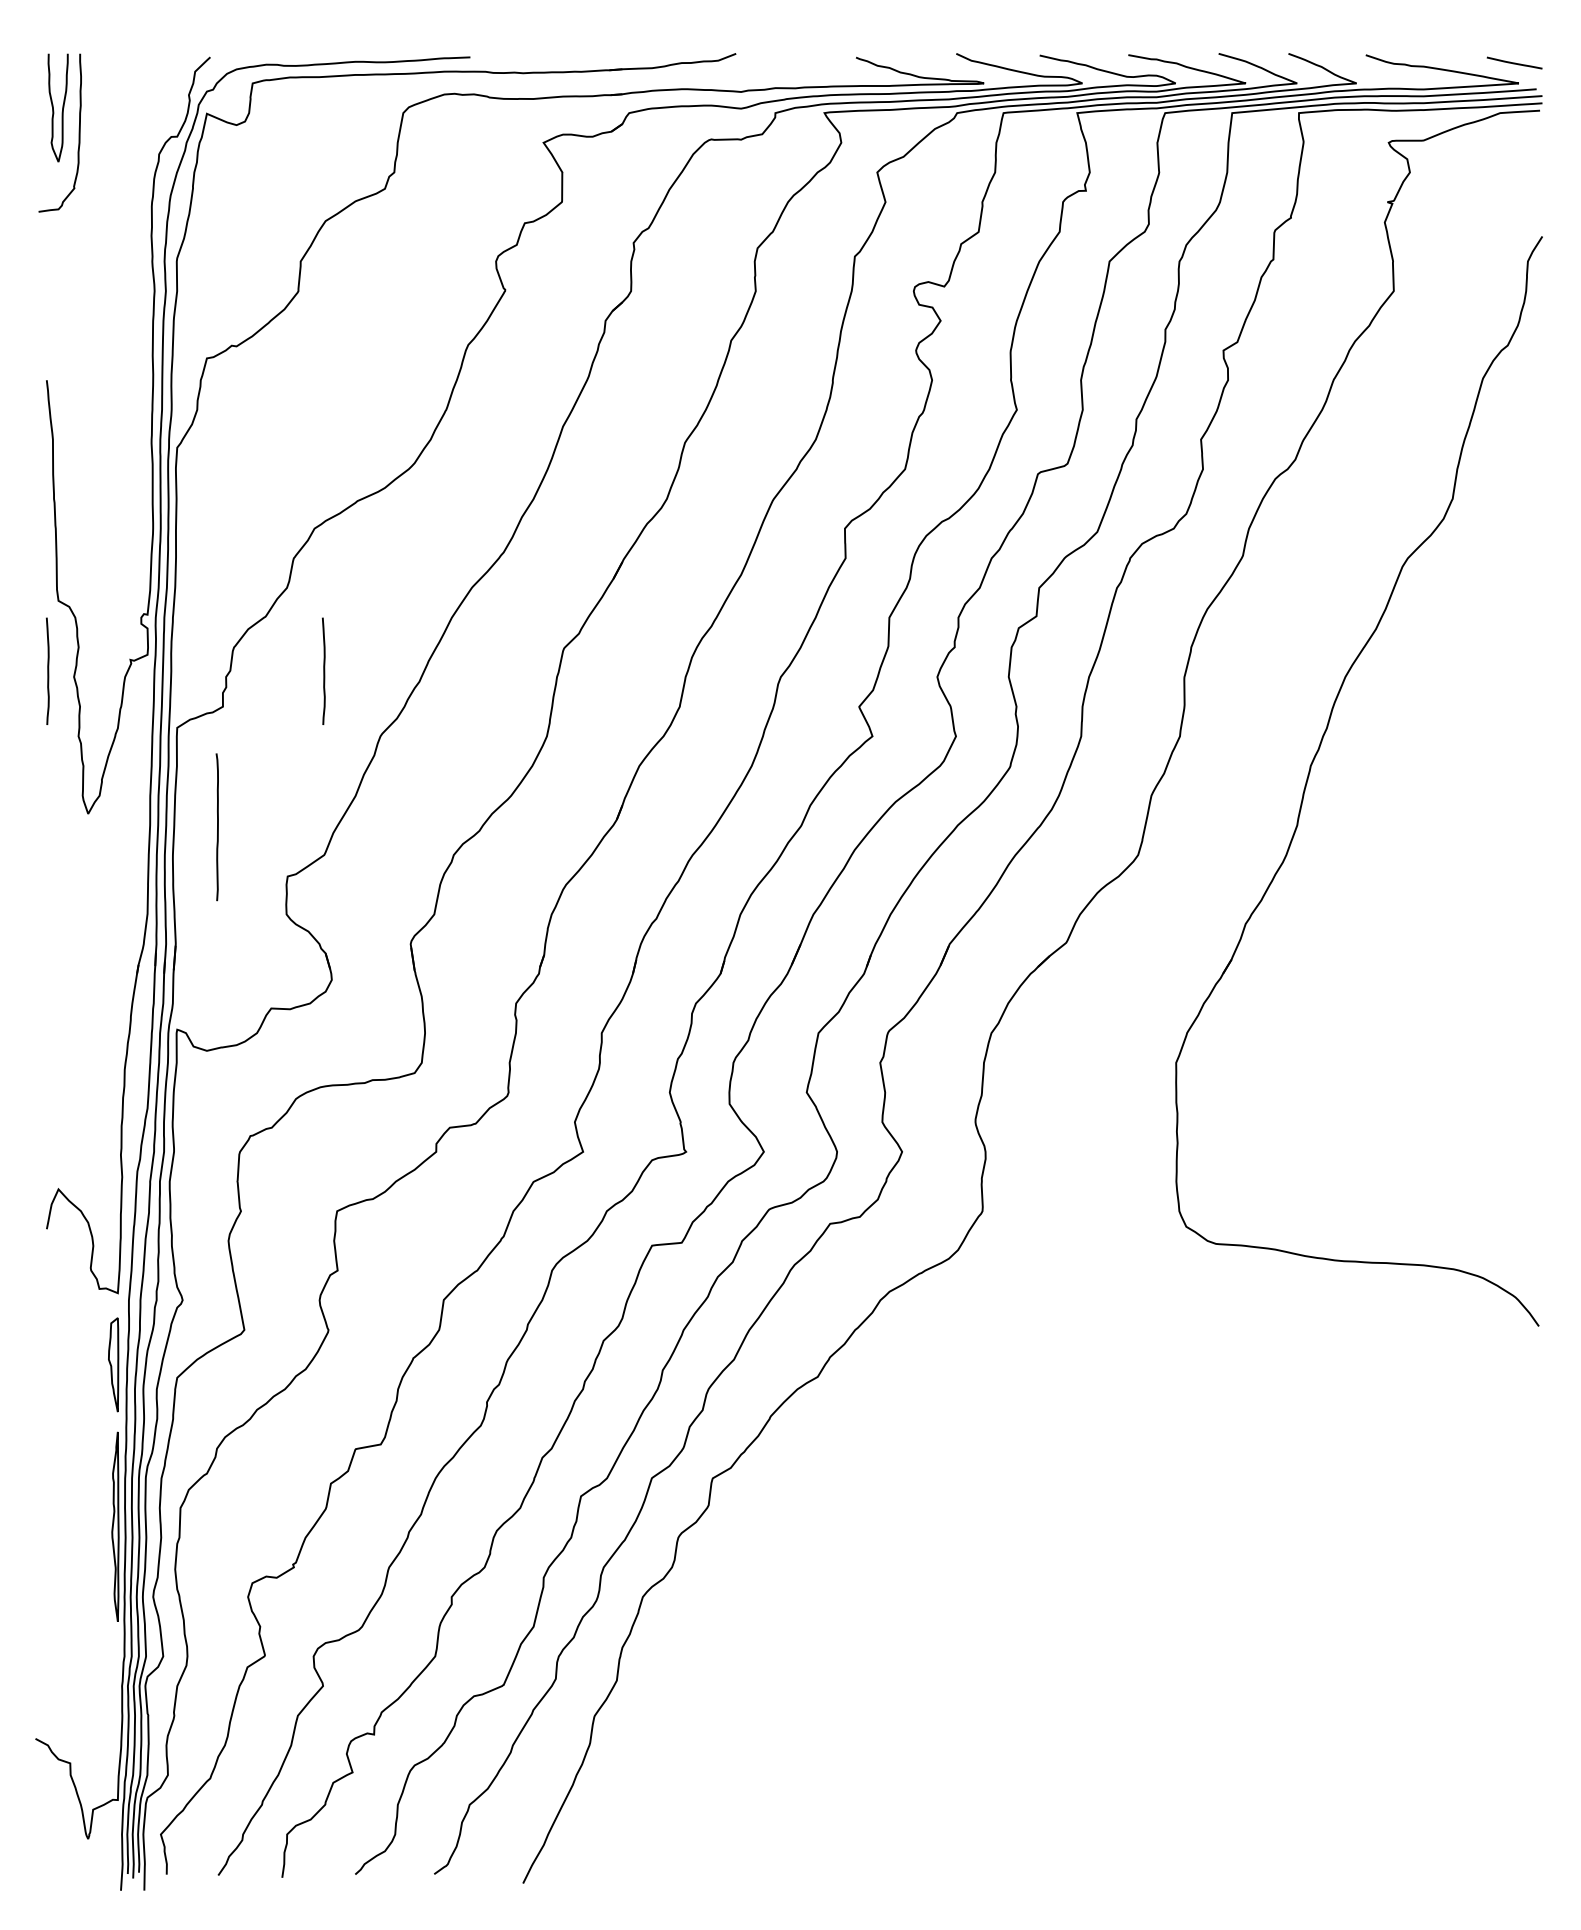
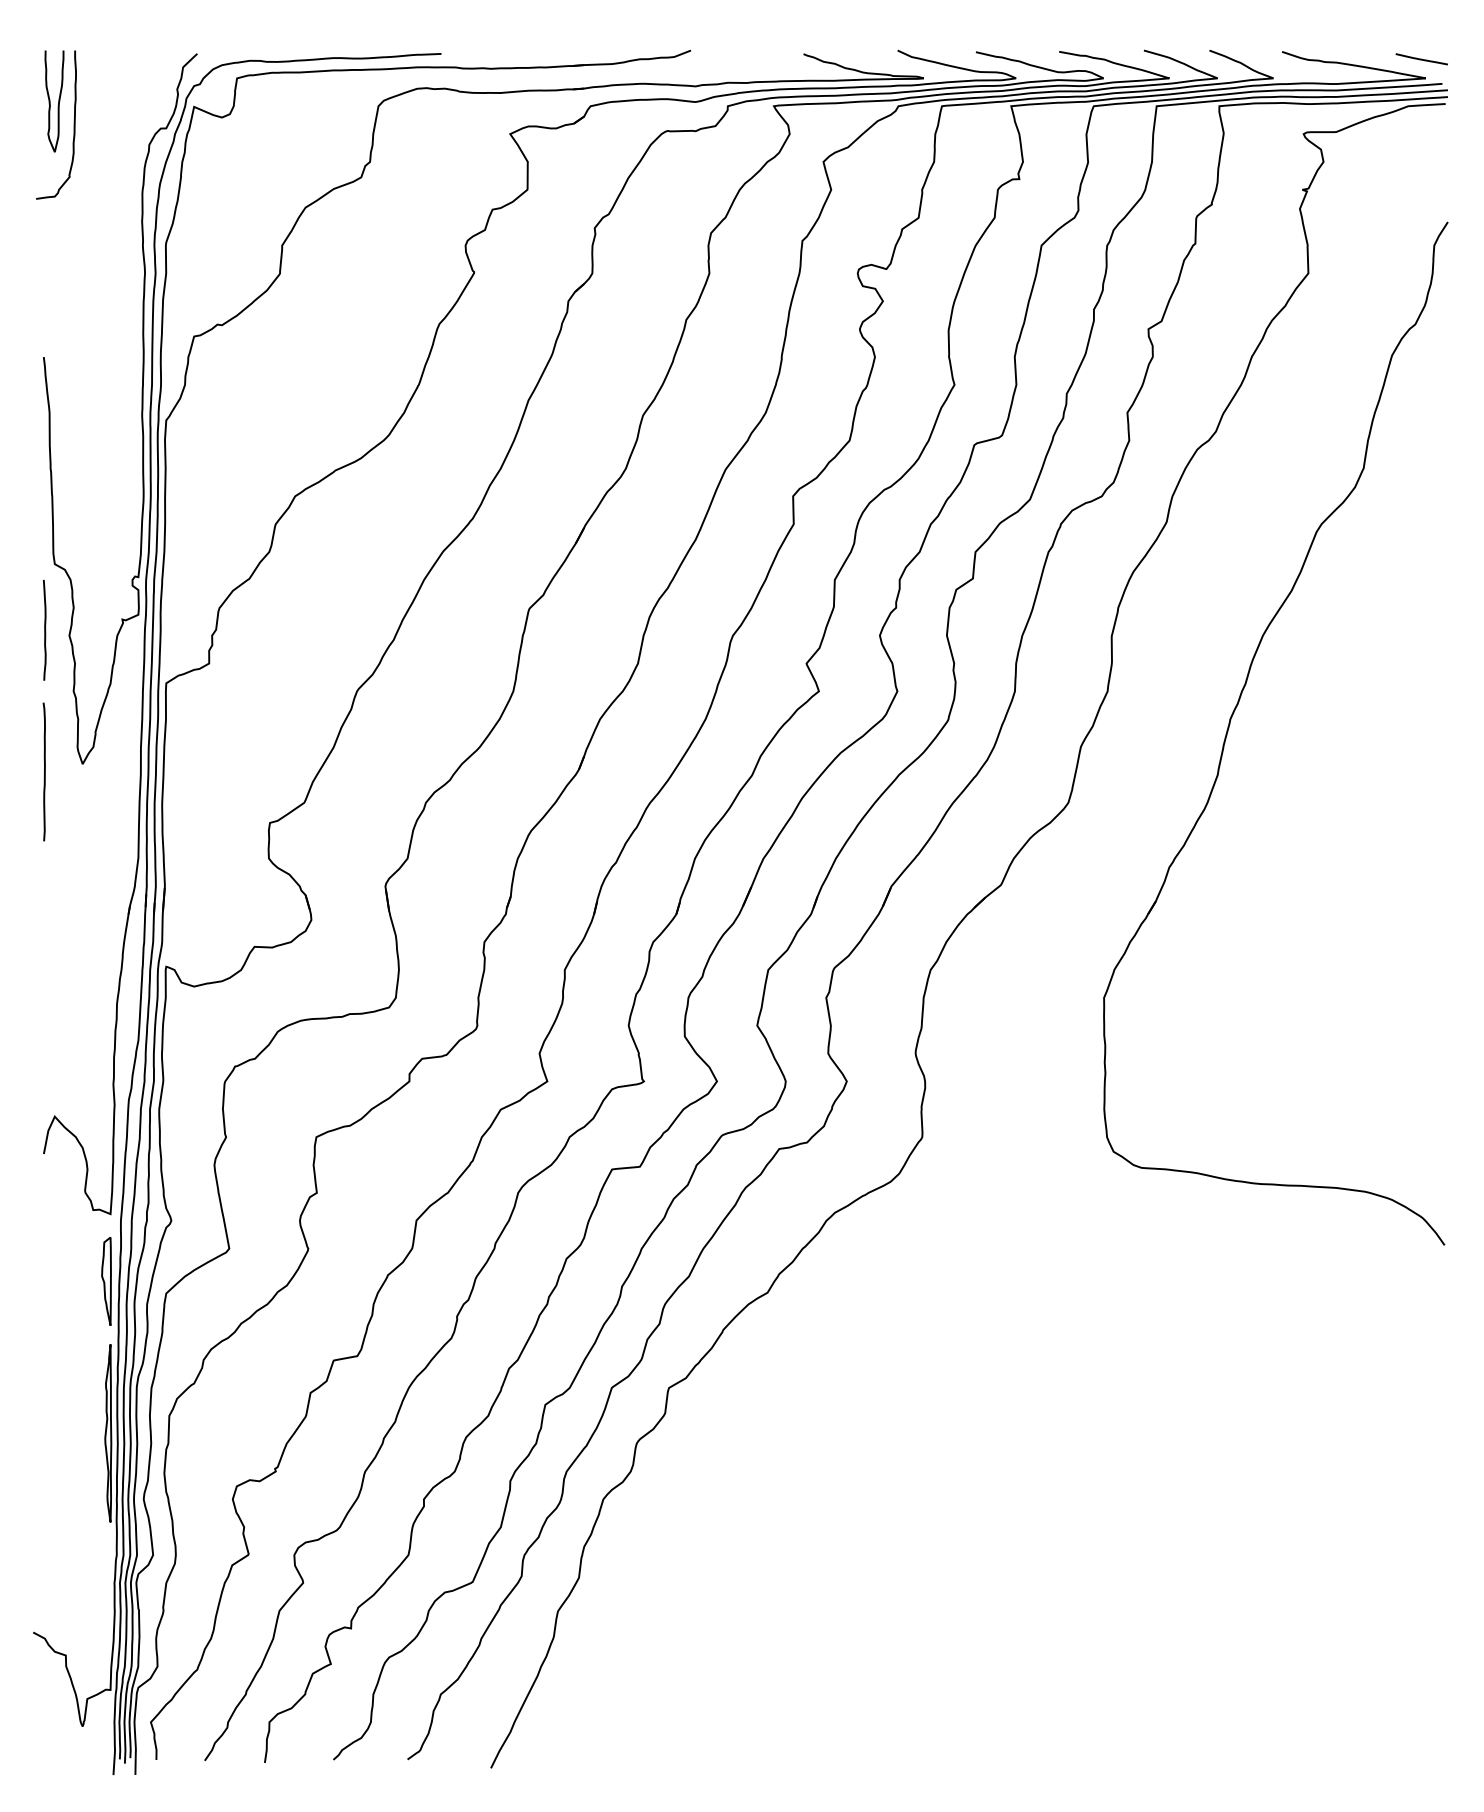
line: (323, 670) -> (303, 629), removed
curve: (217, 827) -> (44, 772), moved

